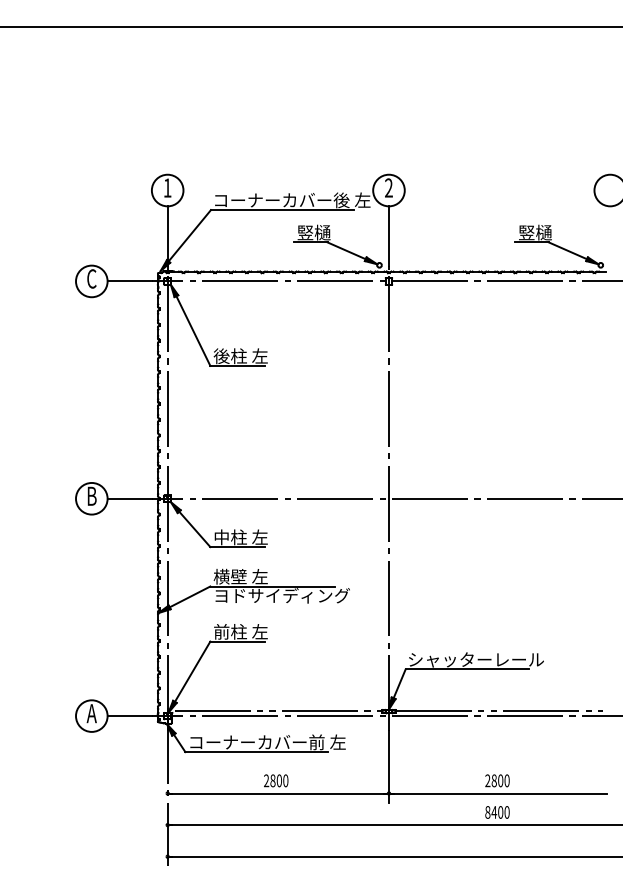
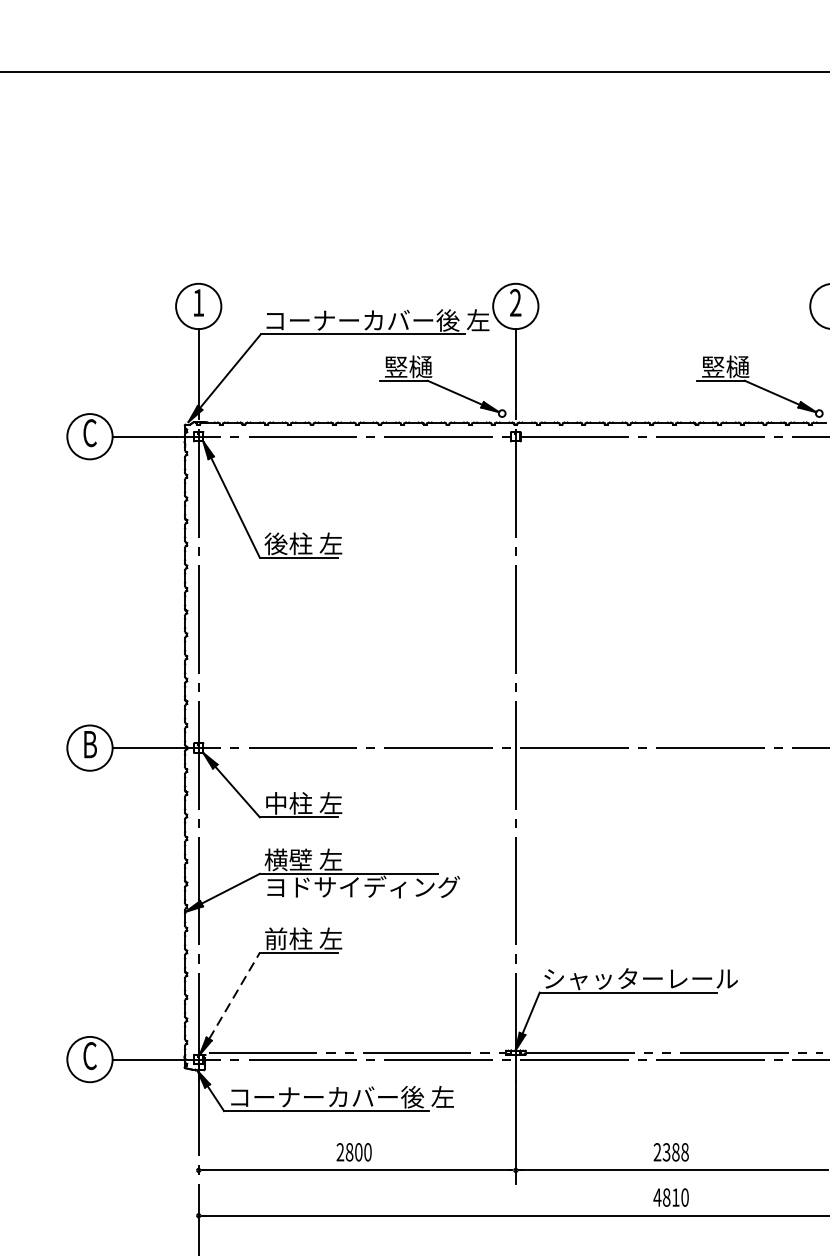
line: (192, 671) -> (234, 995), solid -> dashed
text: (91, 713) -> (89, 1055), A -> C
text: (316, 742) -> (411, 1097), コーナーカバー前 左 -> コーナーカバー後 左
text: (500, 780) -> (675, 1151), 2800 -> 2388
text: (494, 812) -> (667, 1197), 8400 -> 4810

